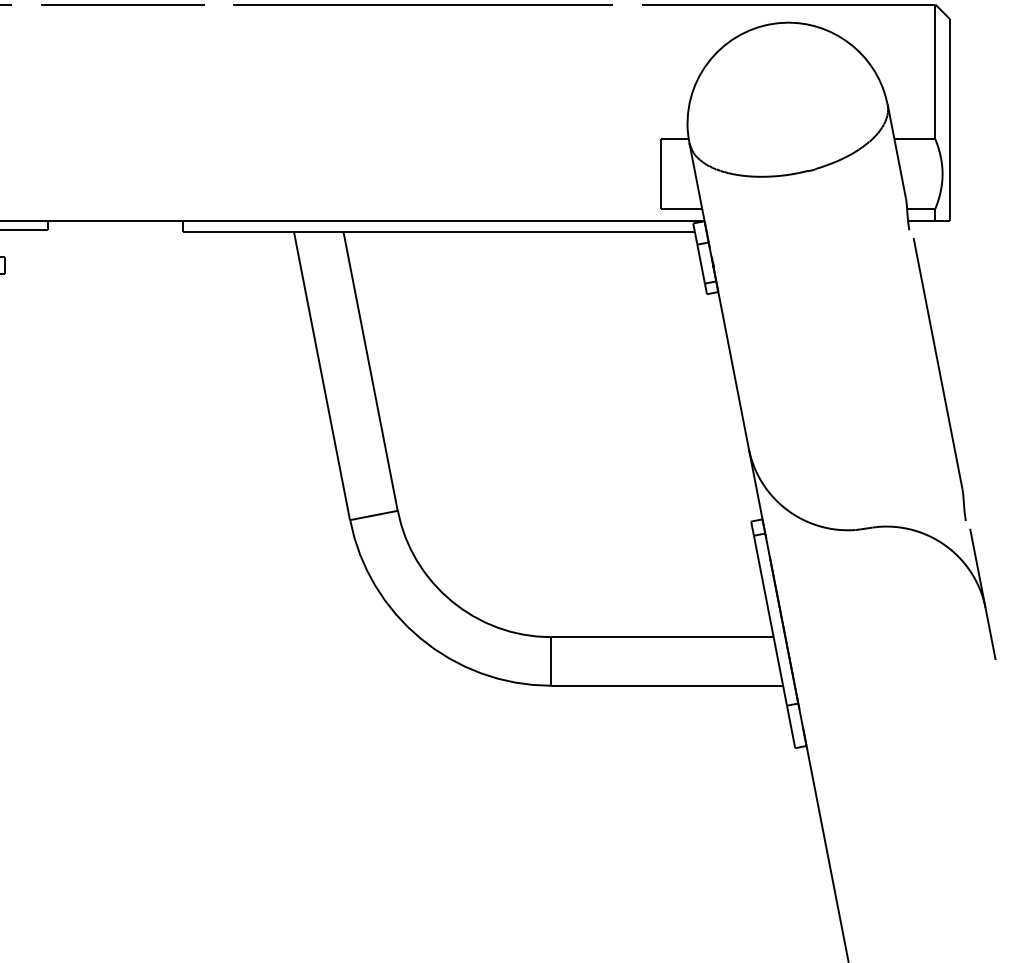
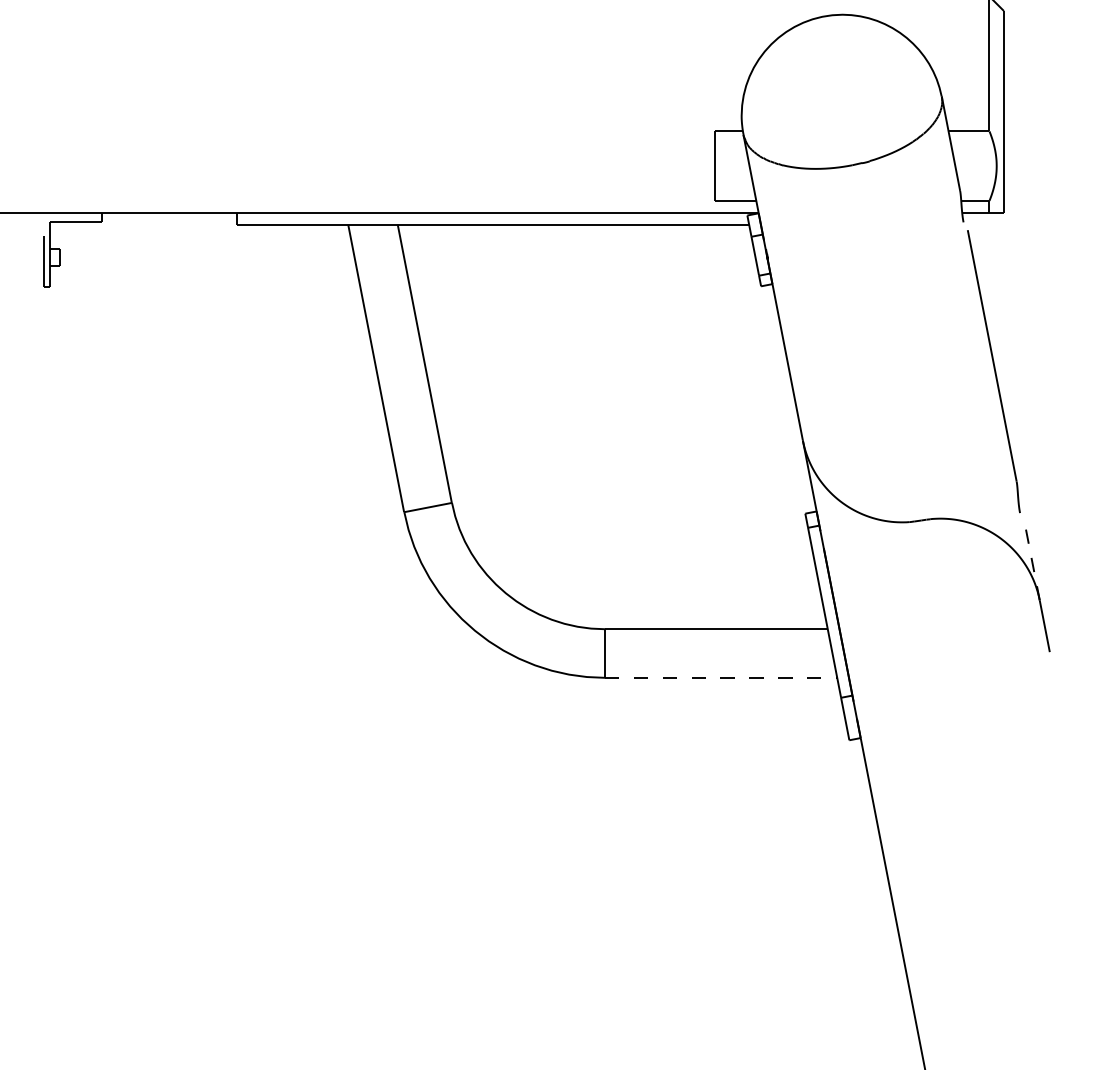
line: (978, 568) -> (1032, 560), solid -> dashed
line: (667, 685) -> (721, 677), solid -> dashed

